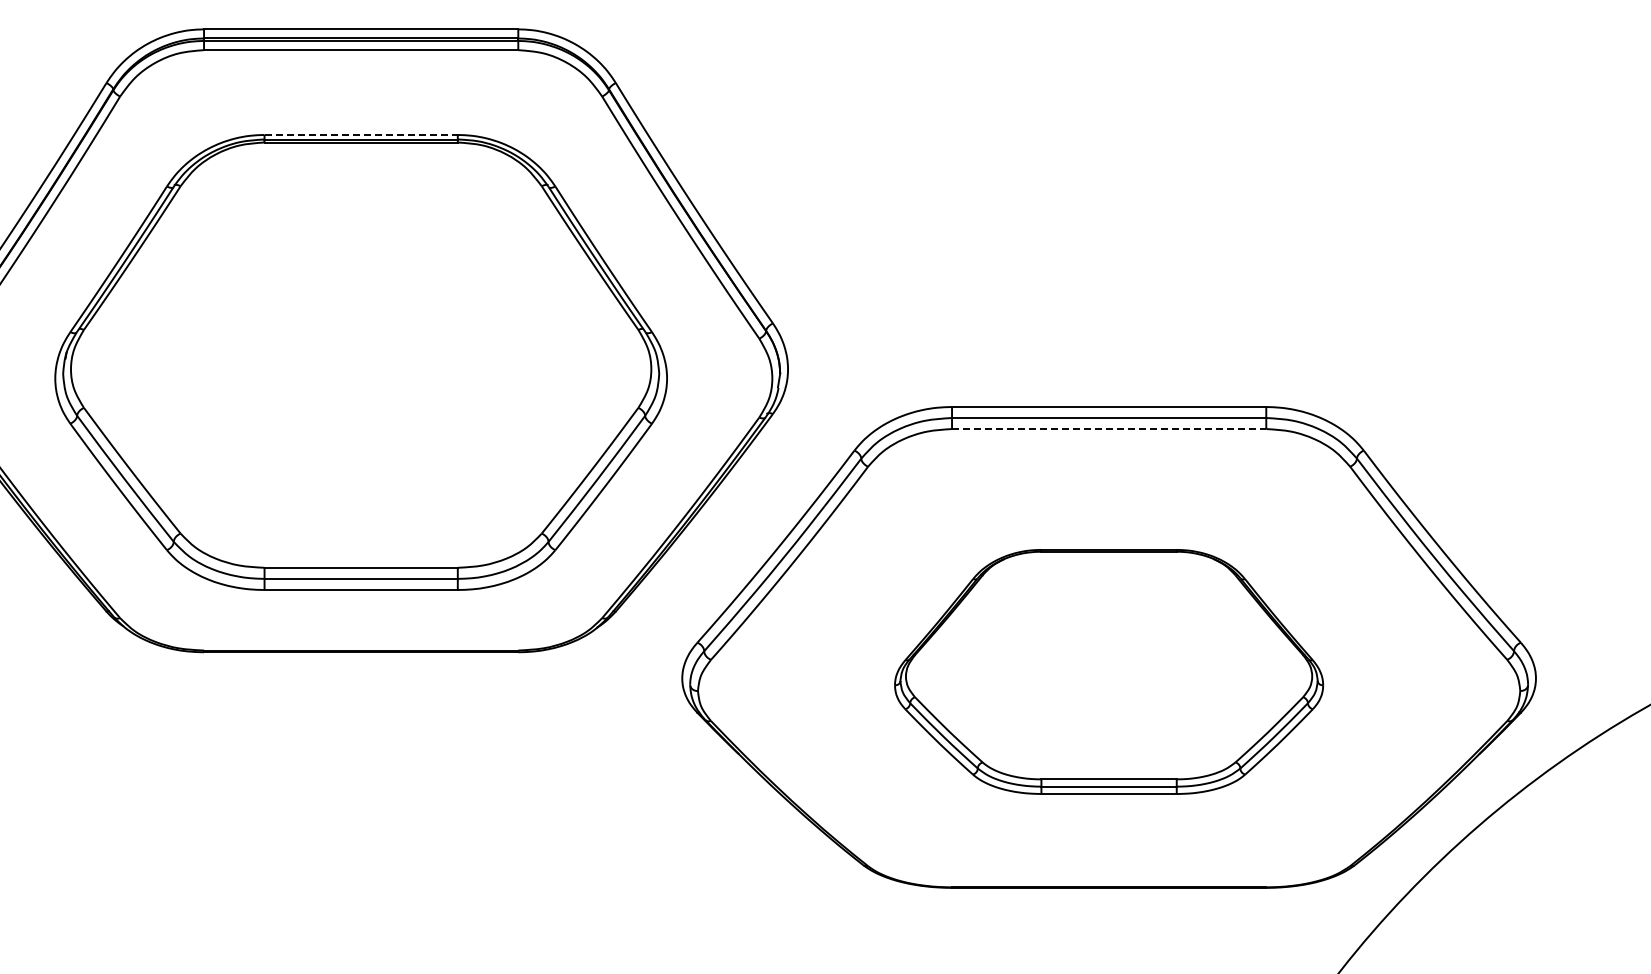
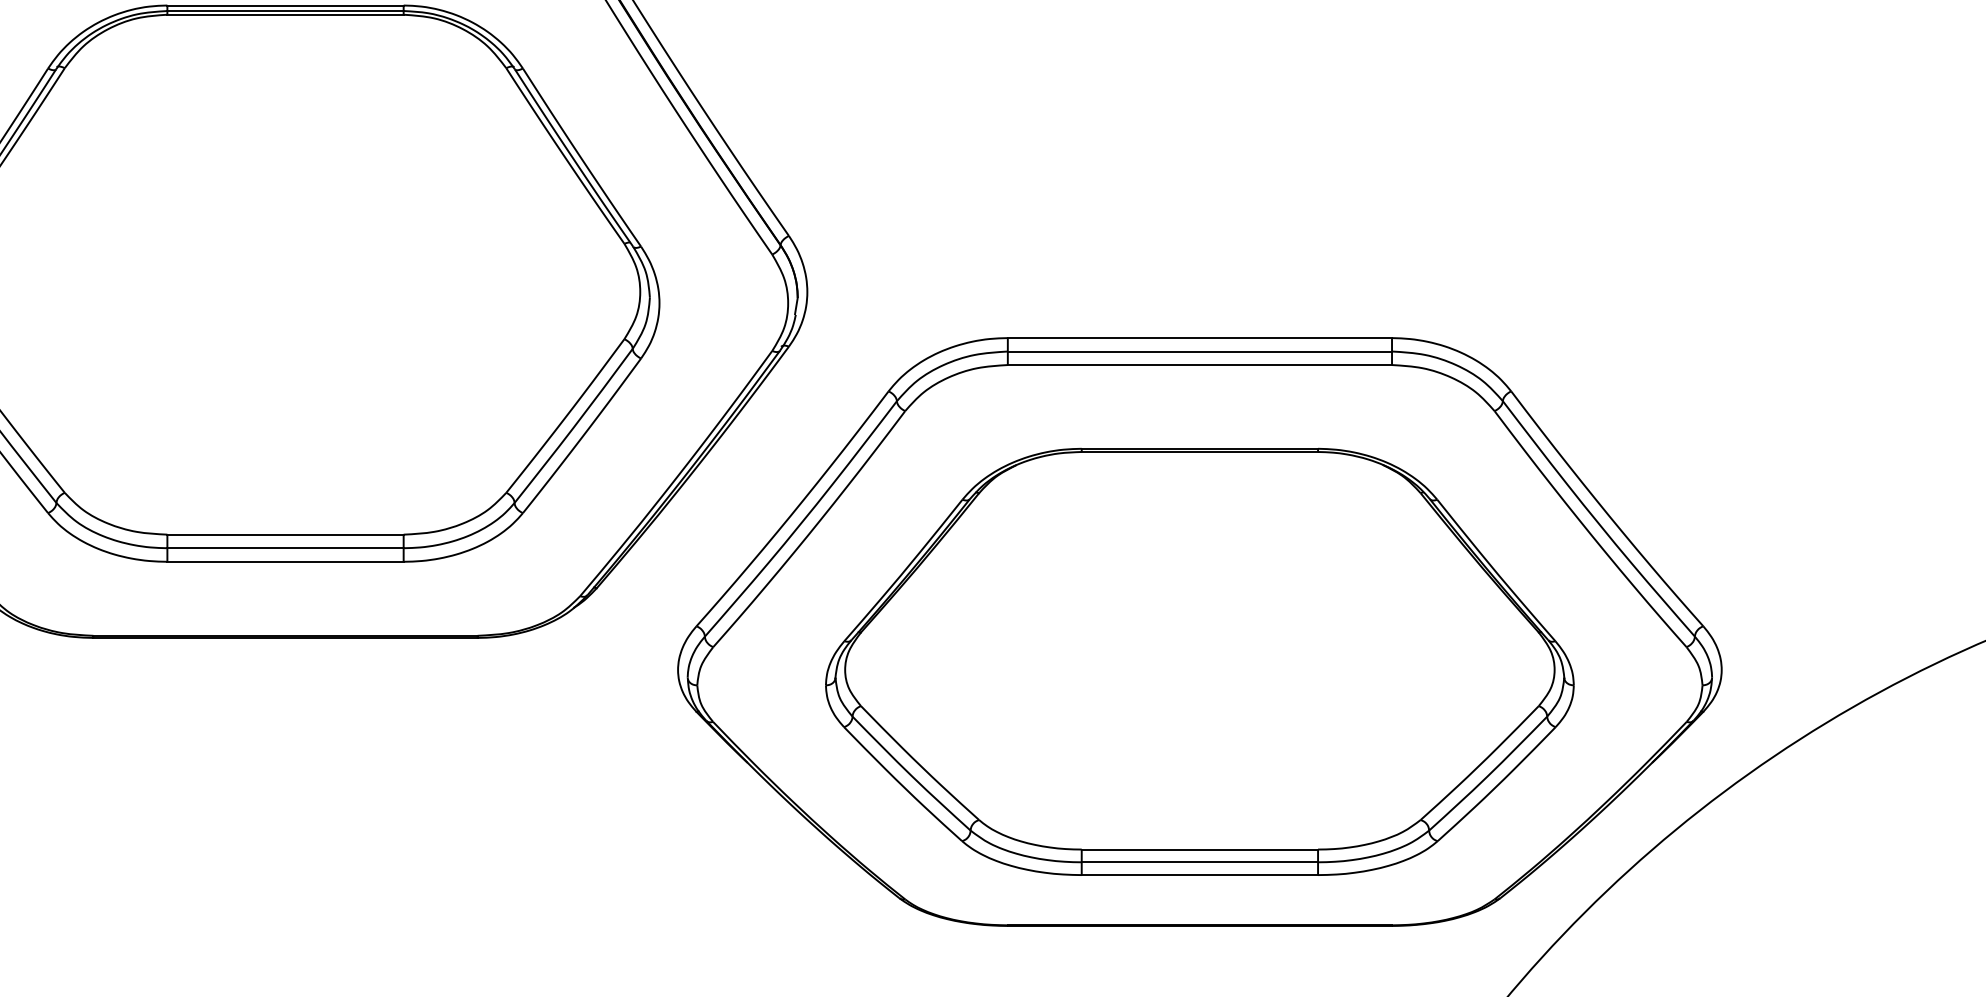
line: (361, 134) -> (285, 4), dashed -> solid
line: (1109, 429) -> (1200, 365), dashed -> solid
part: (1108, 671) -> (1199, 661), size x1.43

